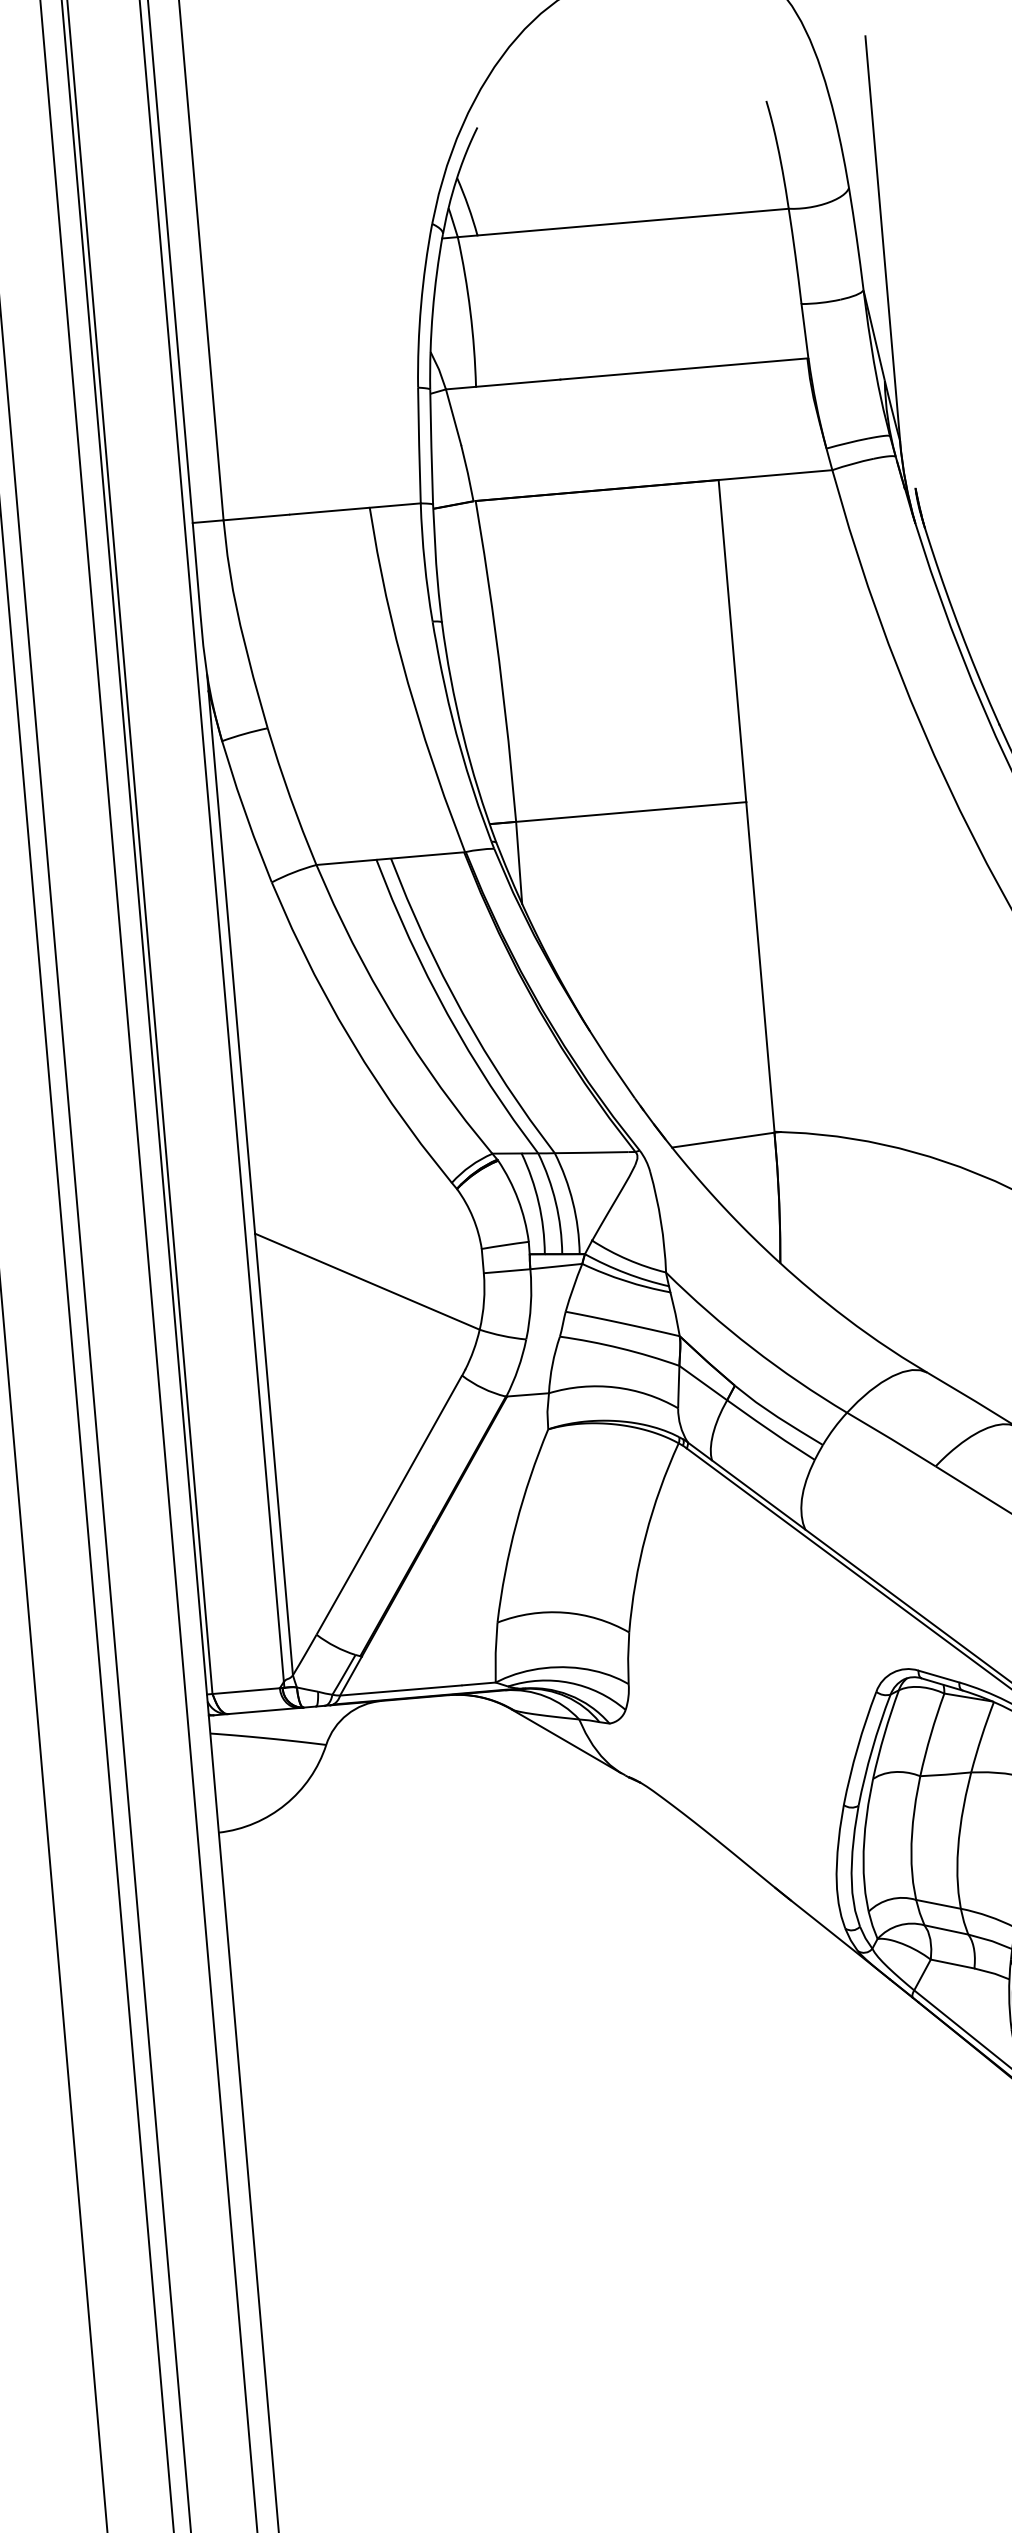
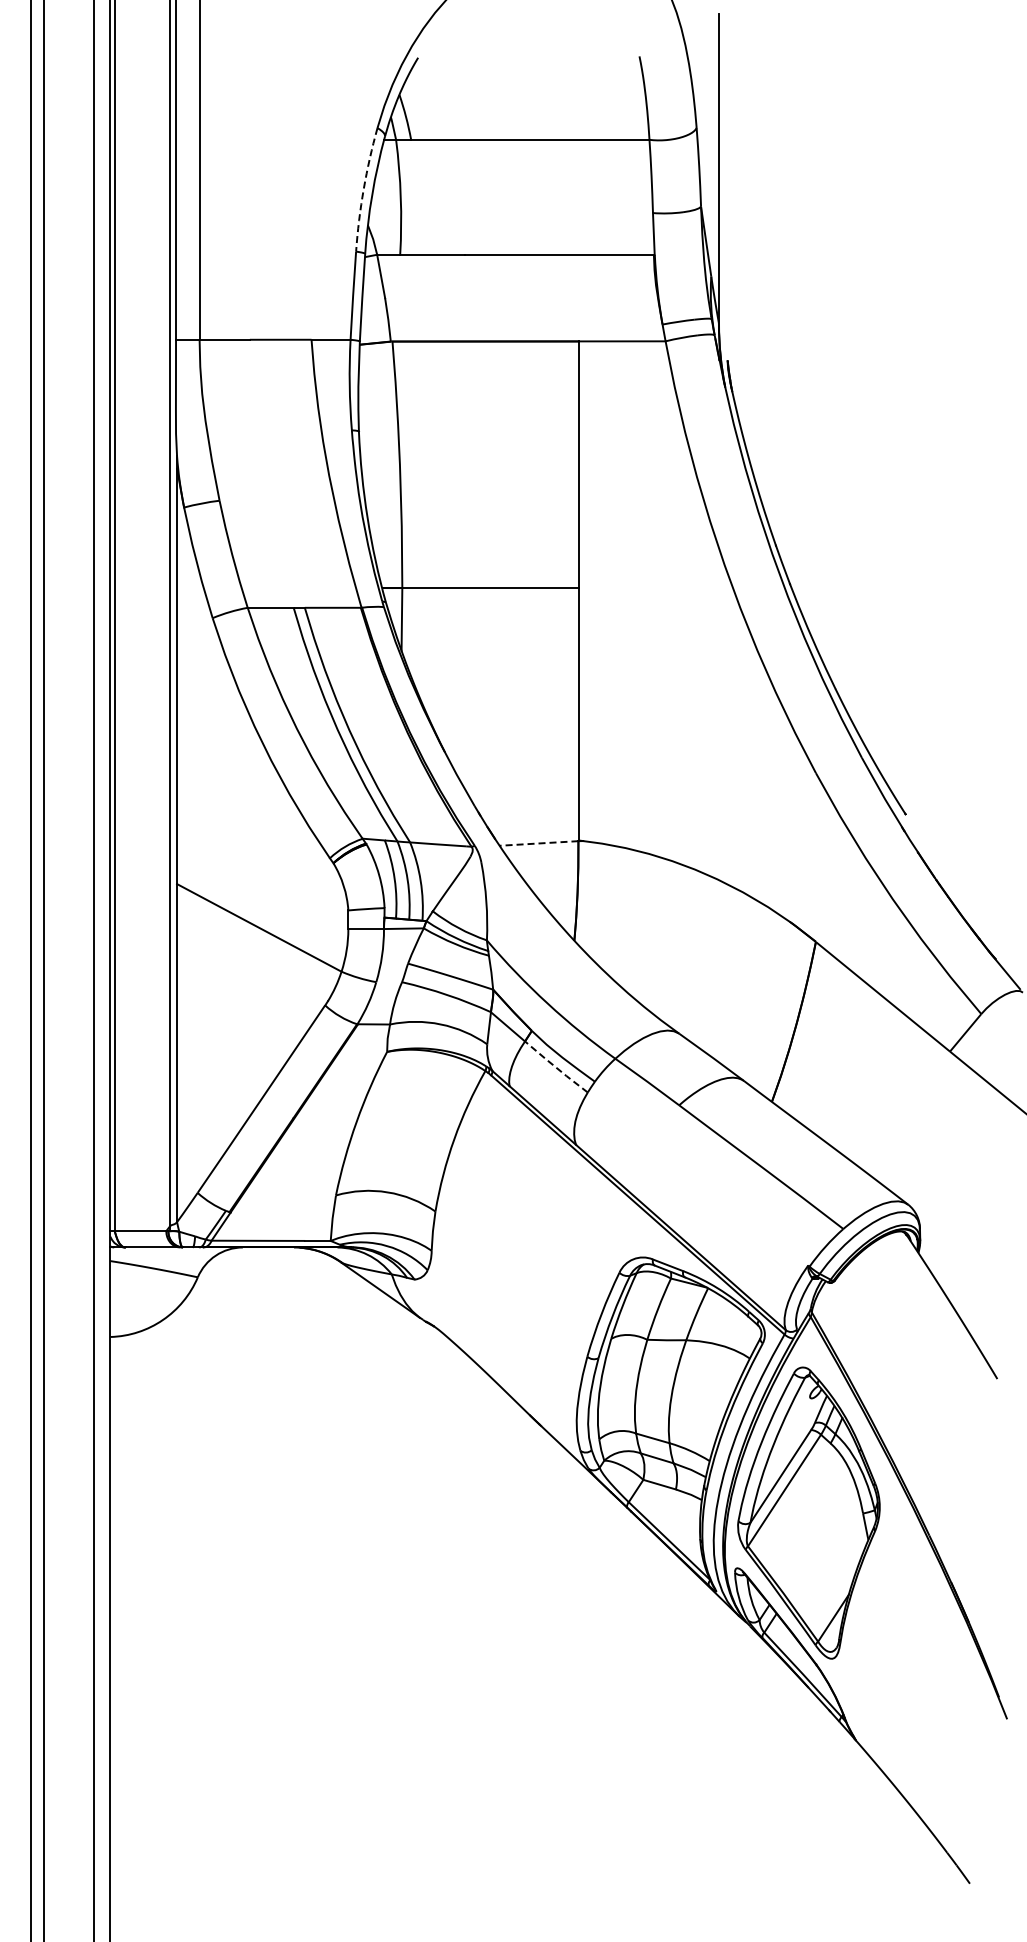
arc: (420, 305) -> (363, 189), solid -> dashed
line: (722, 1140) -> (538, 843), solid -> dashed
line: (769, 1430) -> (555, 1067), solid -> dashed

